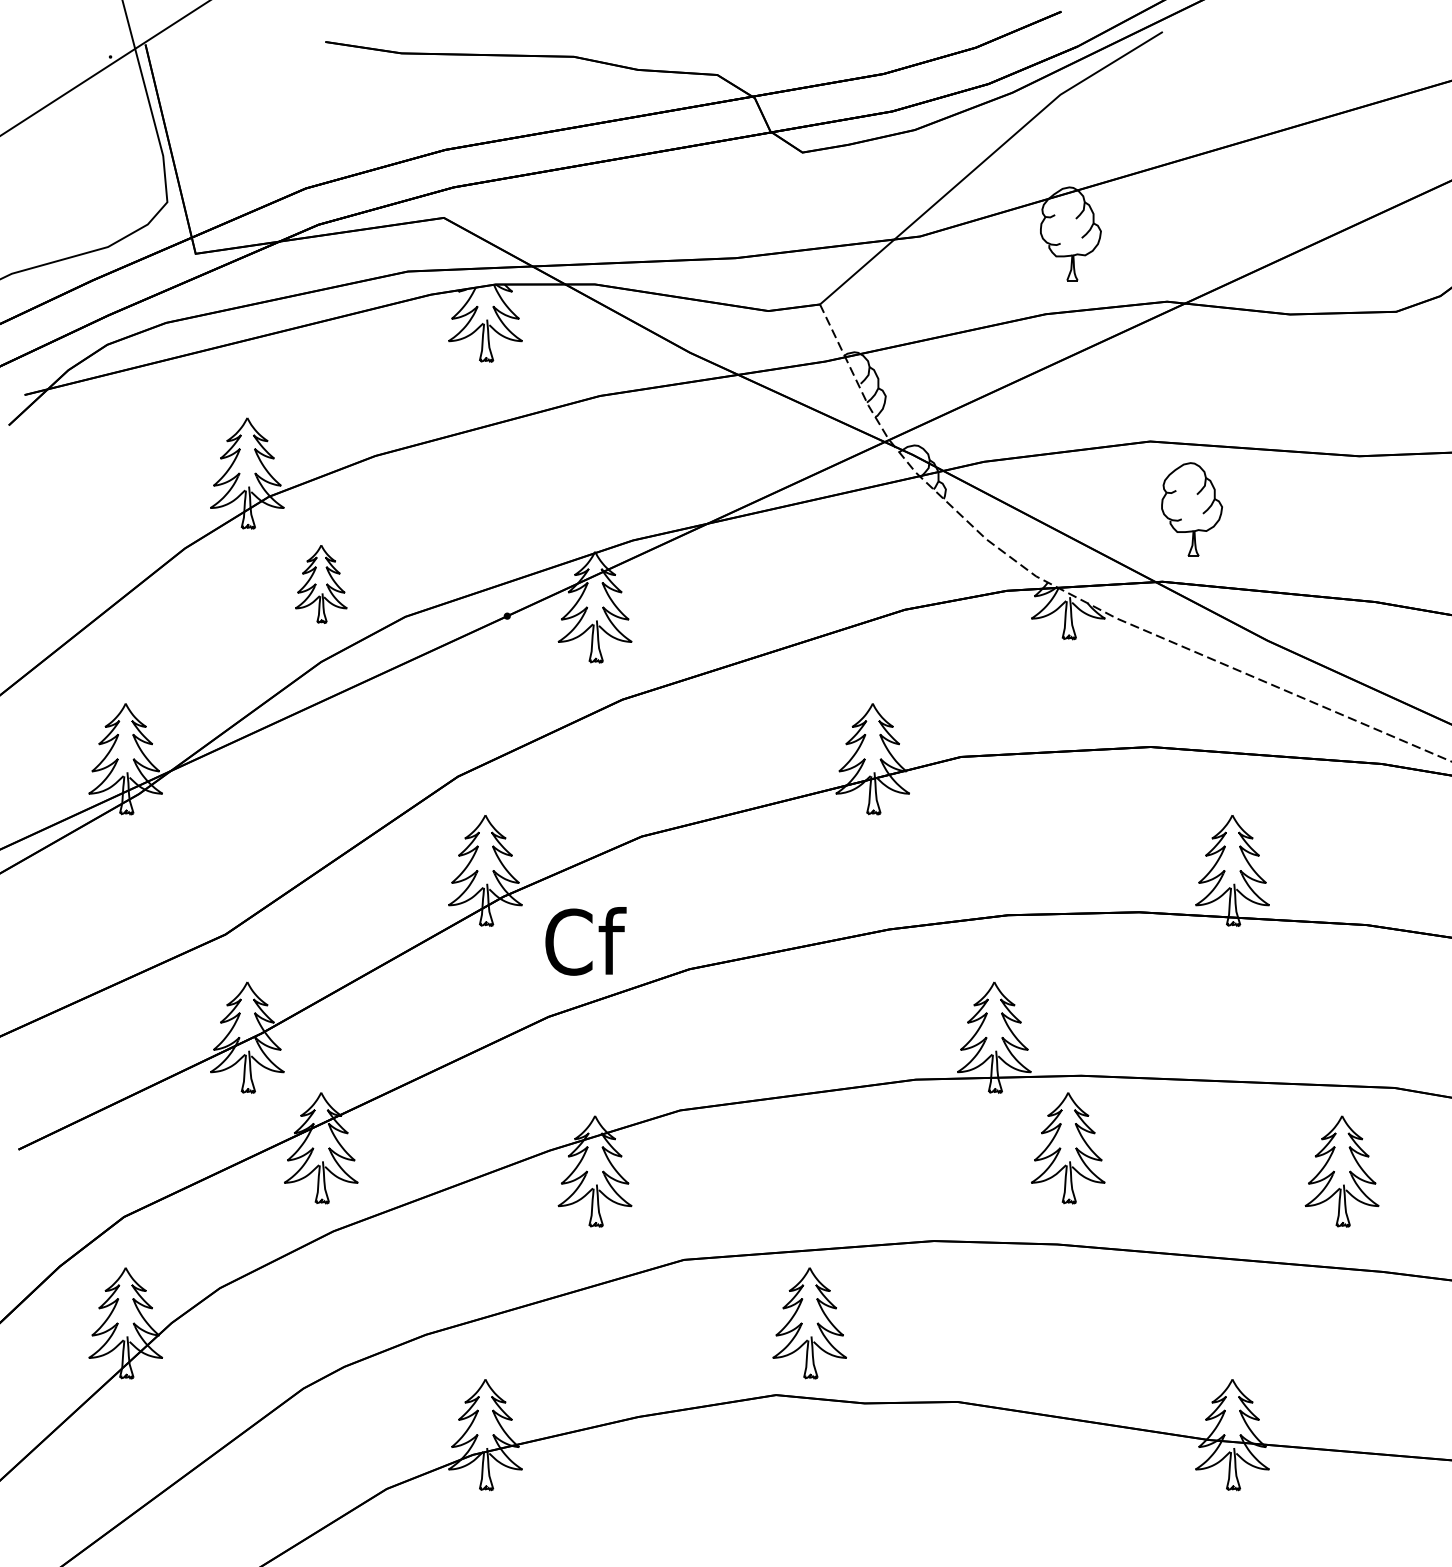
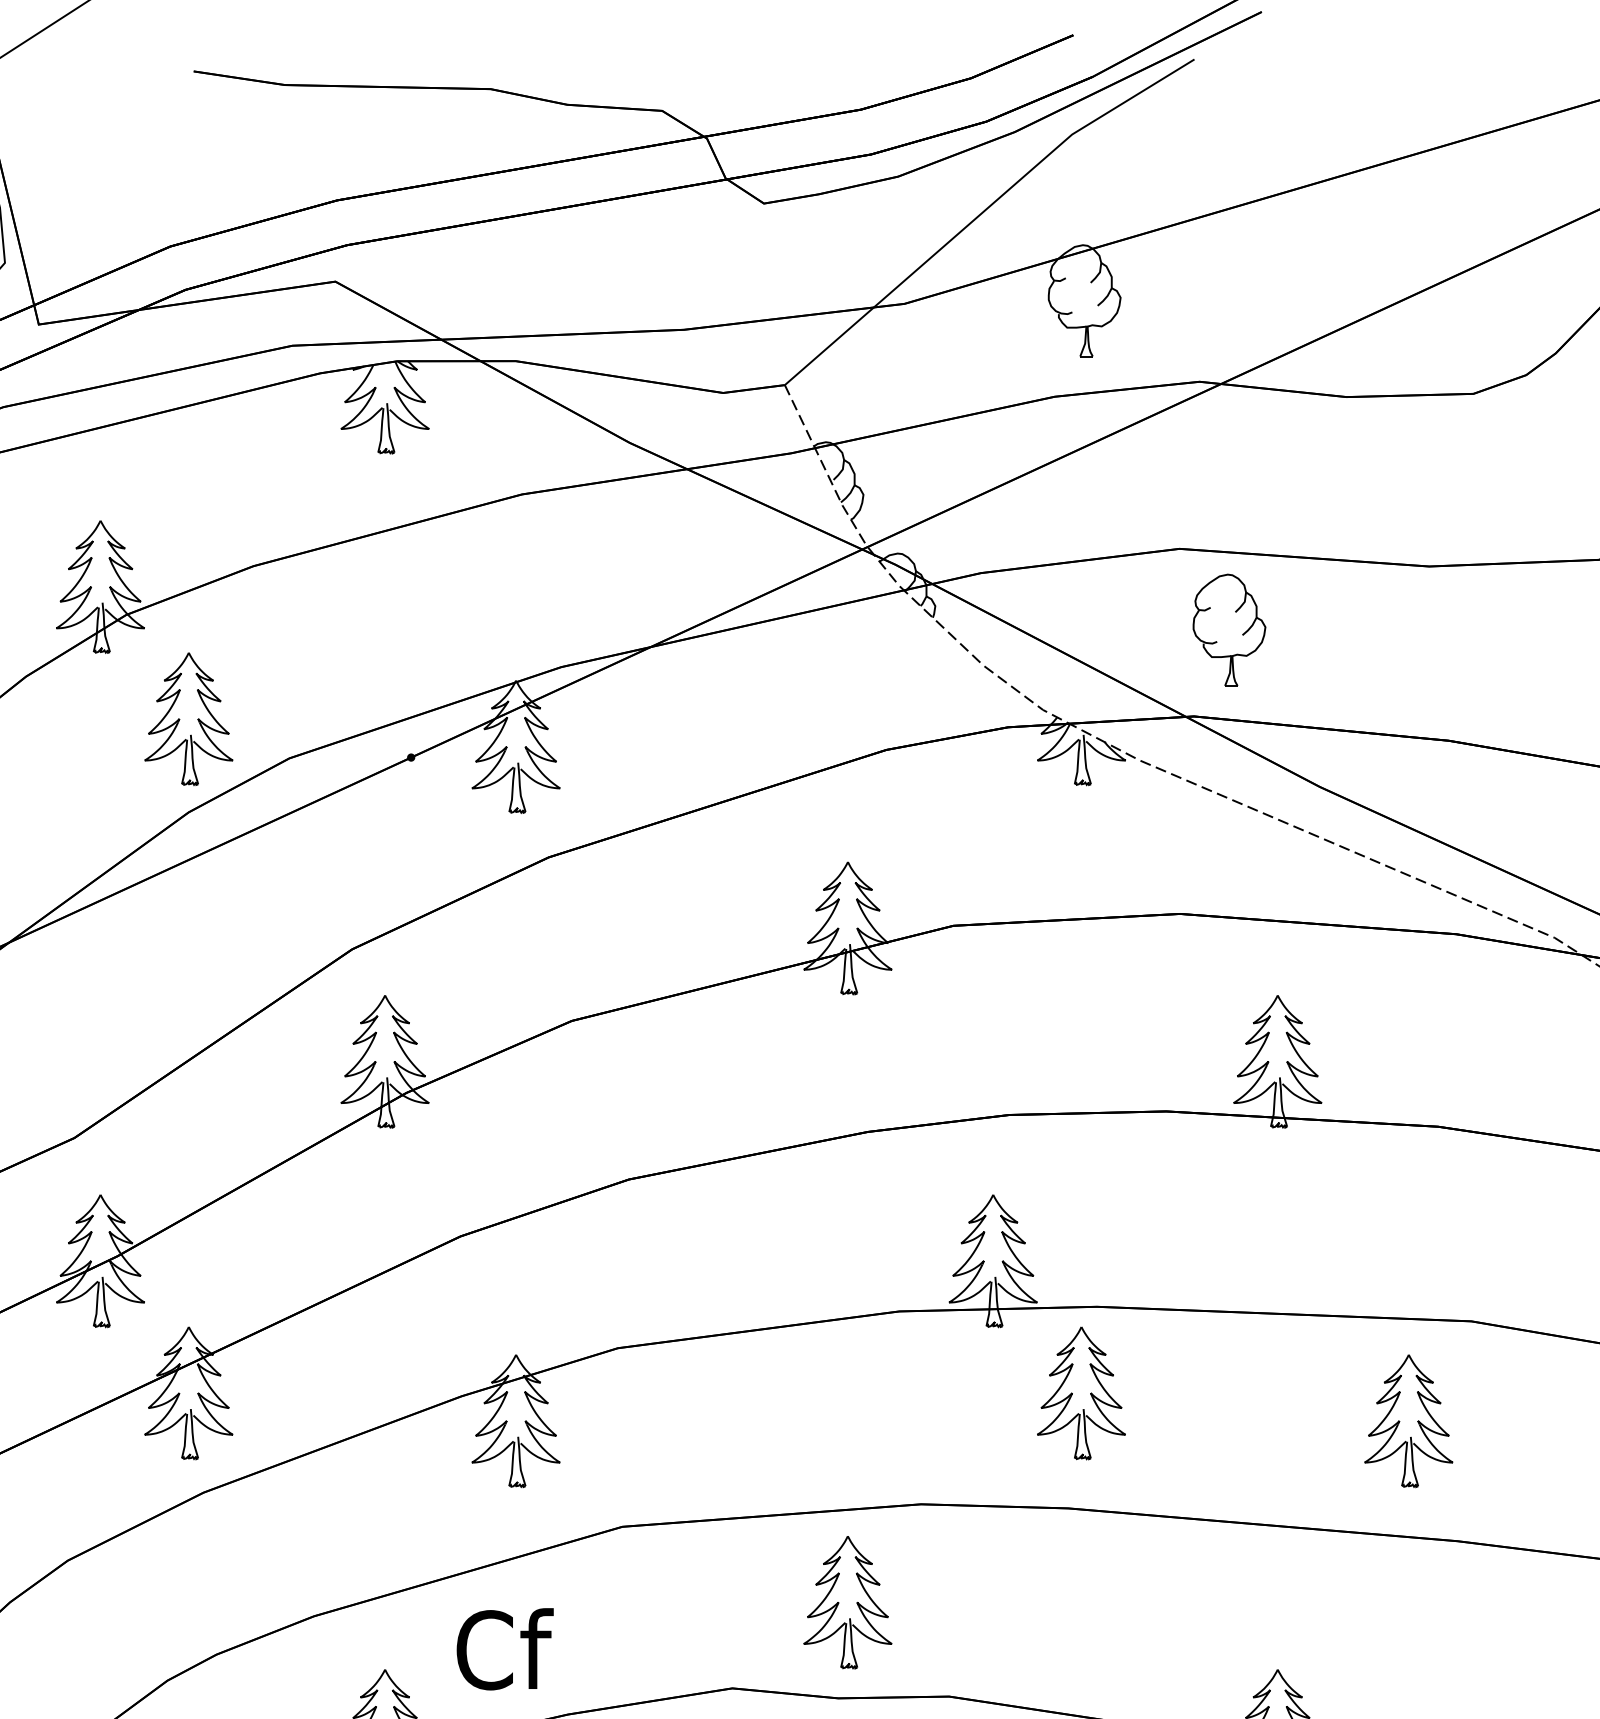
part: (321, 584) -> (189, 719), size x1.43
text: (585, 941) -> (504, 1649), moved
part: (809, 1323) -> (847, 1602), moved

